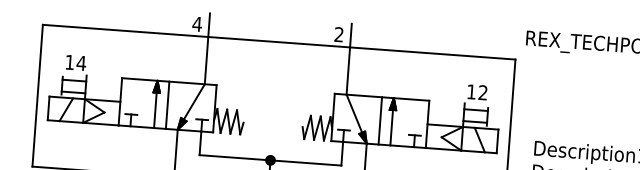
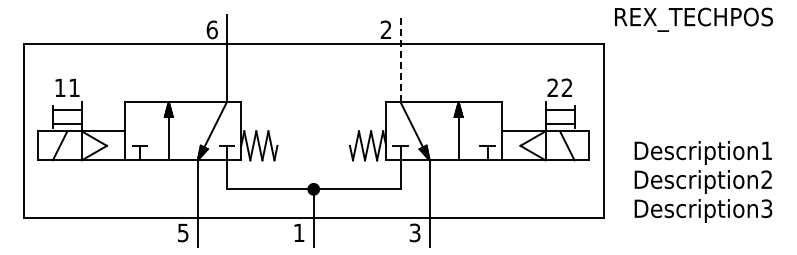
text: (197, 23) -> (212, 29), 4 -> 6
line: (349, 58) -> (400, 58), solid -> dashed
text: (81, 63) -> (74, 87), 14 -> 11
text: (471, 91) -> (552, 87), 12 -> 22
line: (167, 105) -> (183, 131), removed
line: (380, 121) -> (444, 131), removed

